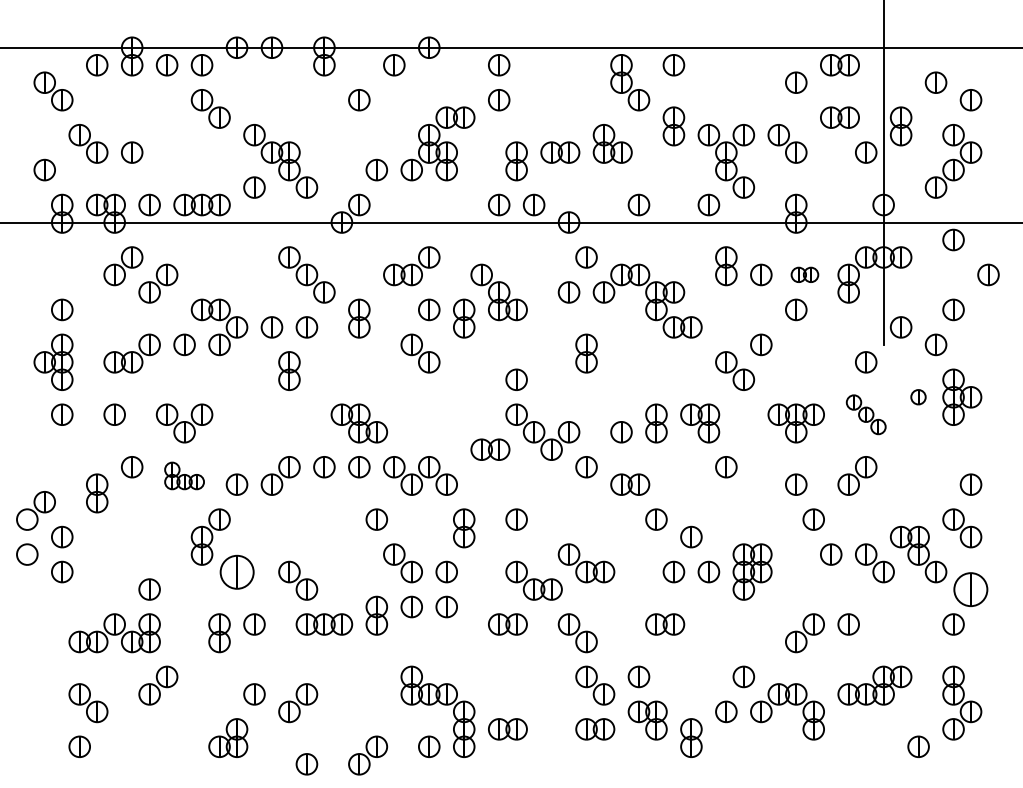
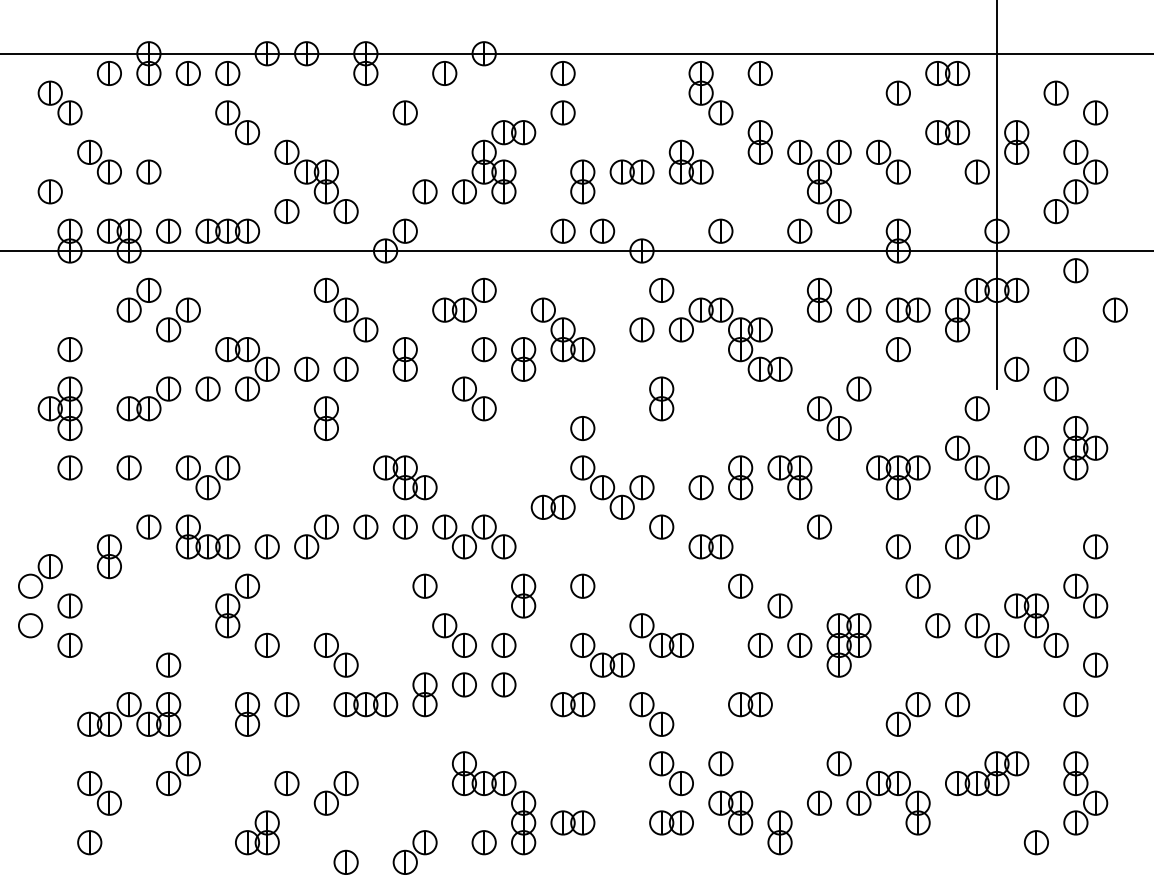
part: (804, 274) -> (907, 309), size x1.43
part: (917, 396) -> (1035, 447), size x1.43
part: (866, 414) -> (977, 467), size x1.43
part: (184, 475) -> (207, 536), size x1.43
part: (236, 571) -> (266, 644), size x0.62
part: (970, 588) -> (1095, 664), size x0.62

